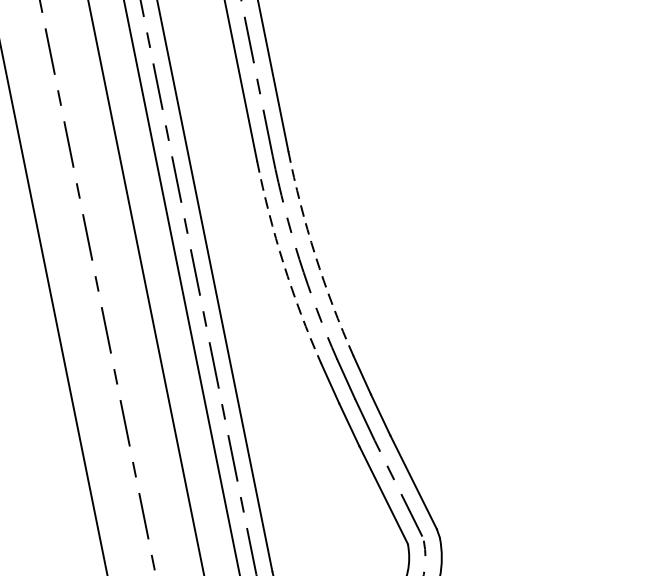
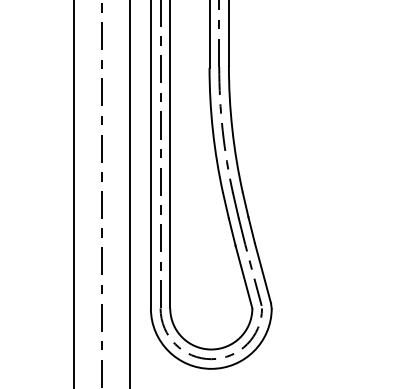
arc: (315, 255) -> (232, 129), dashed -> solid
arc: (282, 263) -> (212, 130), dashed -> solid

